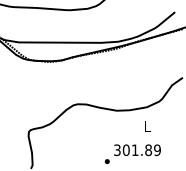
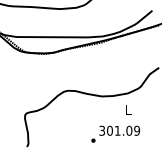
text: (148, 149) -> (129, 130), 301.89 -> 301.09

